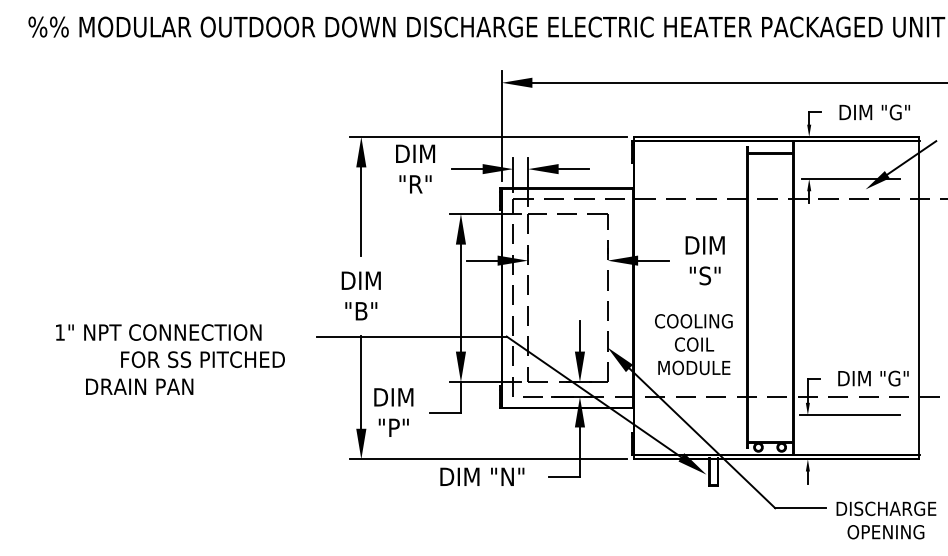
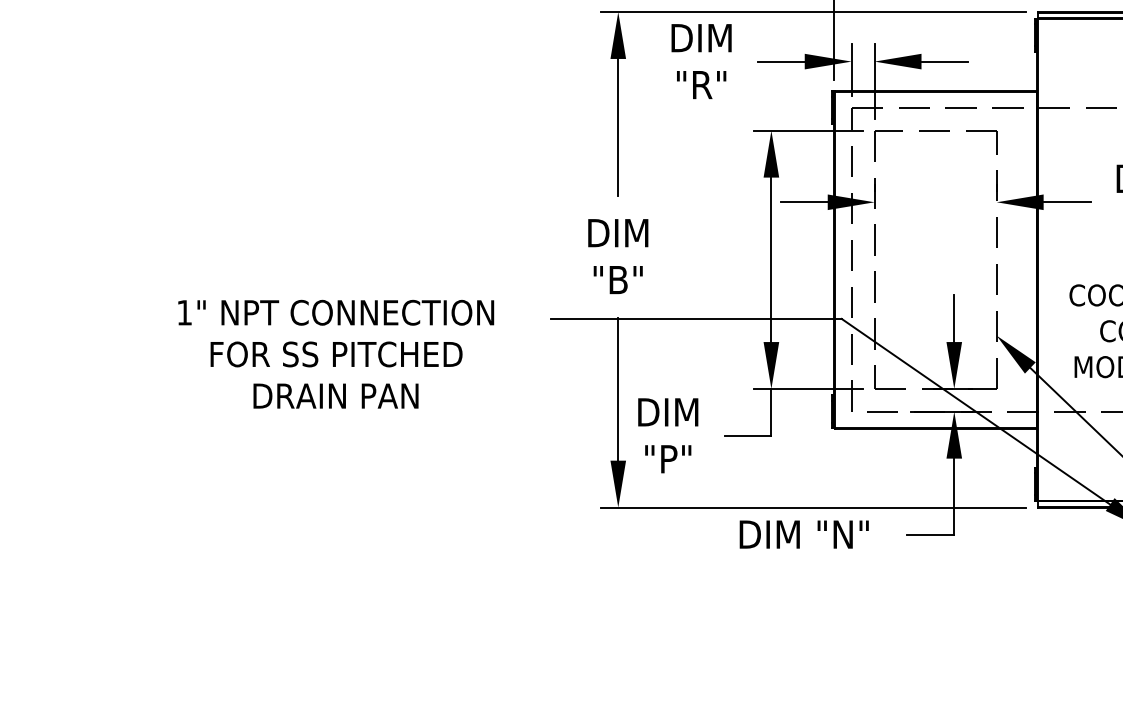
text: (158, 332) -> (335, 312), moved
text: (202, 359) -> (335, 354), moved
text: (139, 386) -> (335, 395), moved

